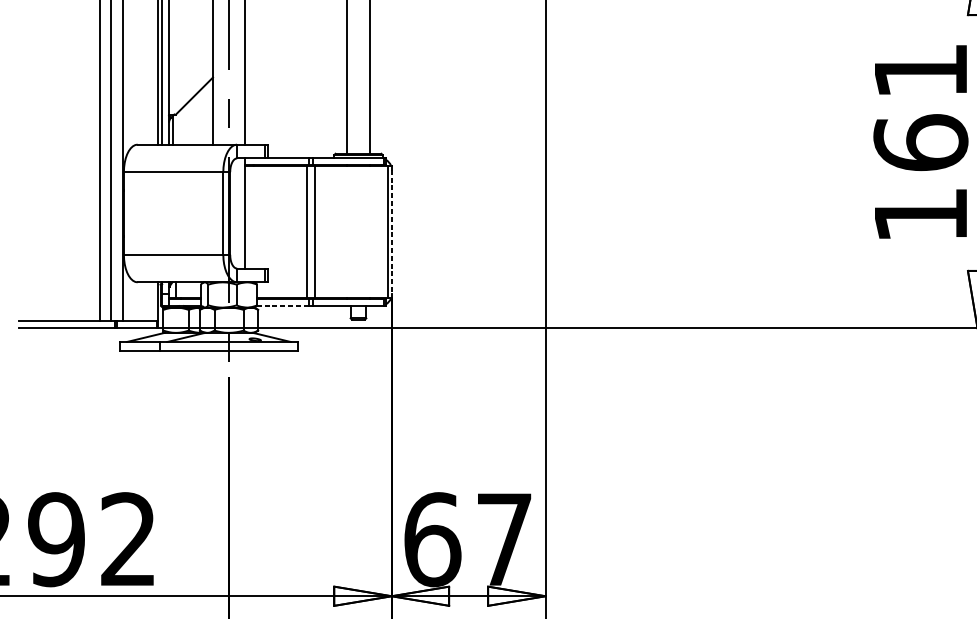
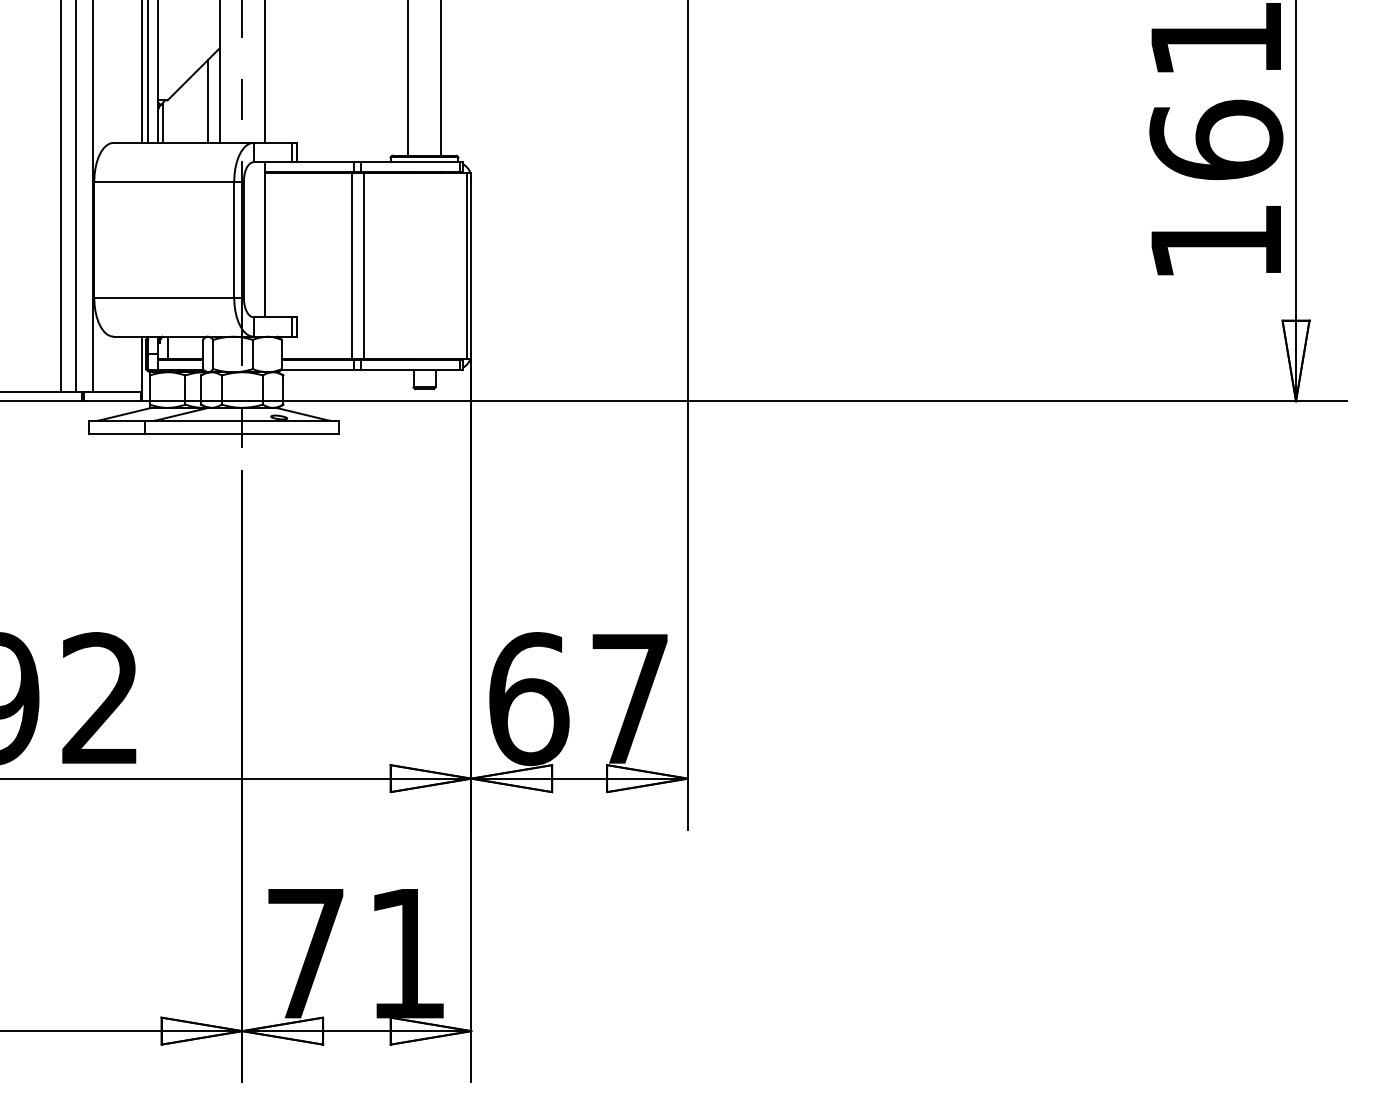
line: (205, 114) -> (208, 100), added
line: (391, 231) -> (471, 265), dashed -> solid
line: (283, 305) -> (318, 369), dashed -> solid

